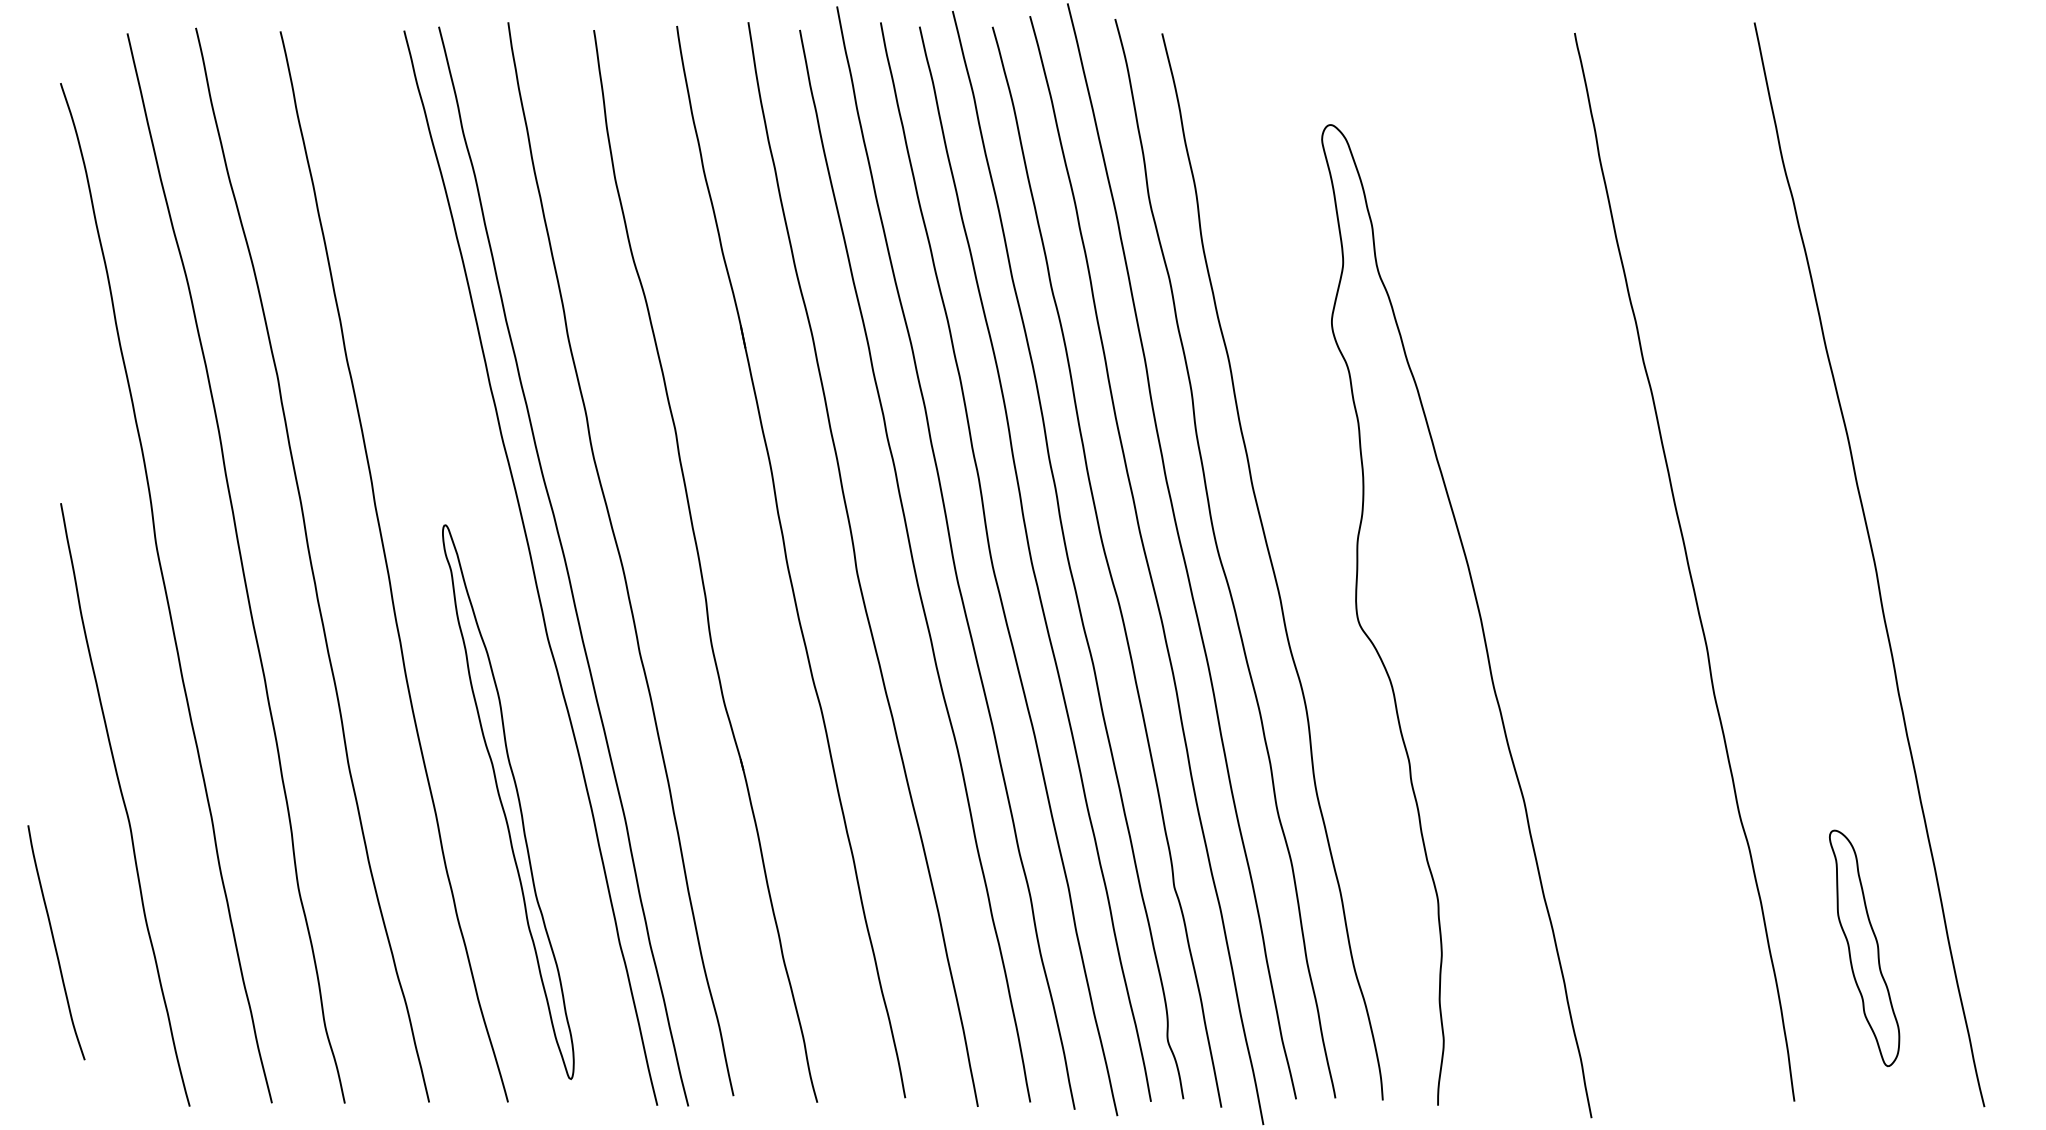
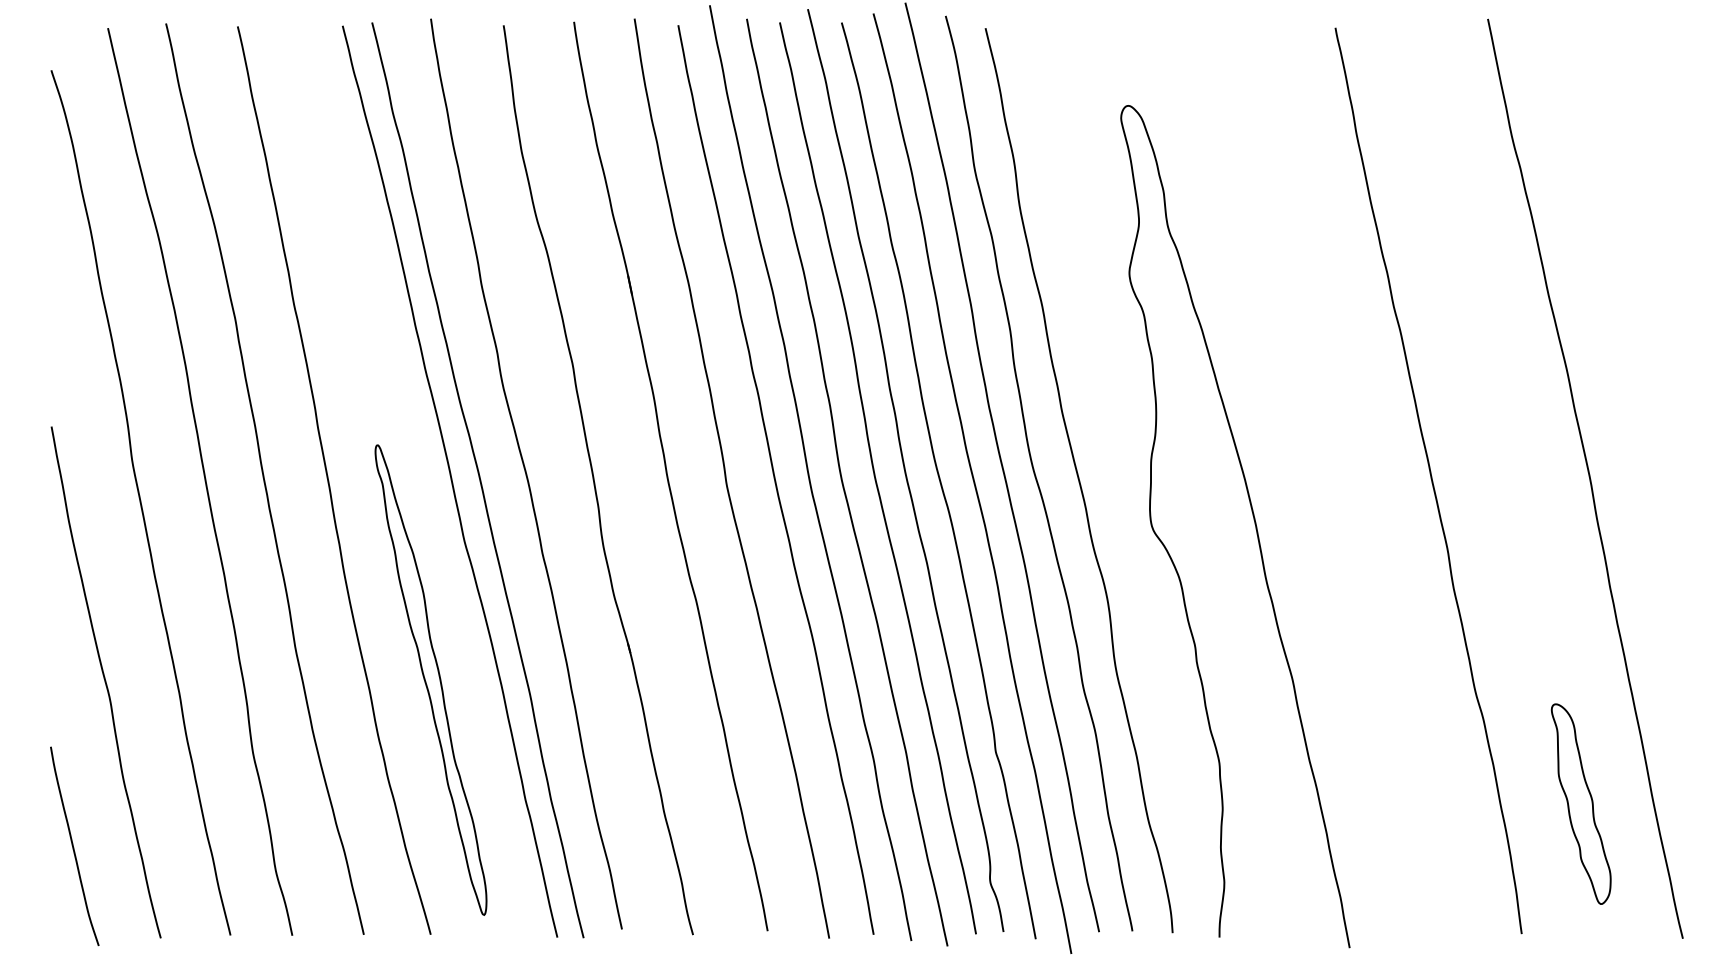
curve: (54, 942) -> (73, 846), moved

